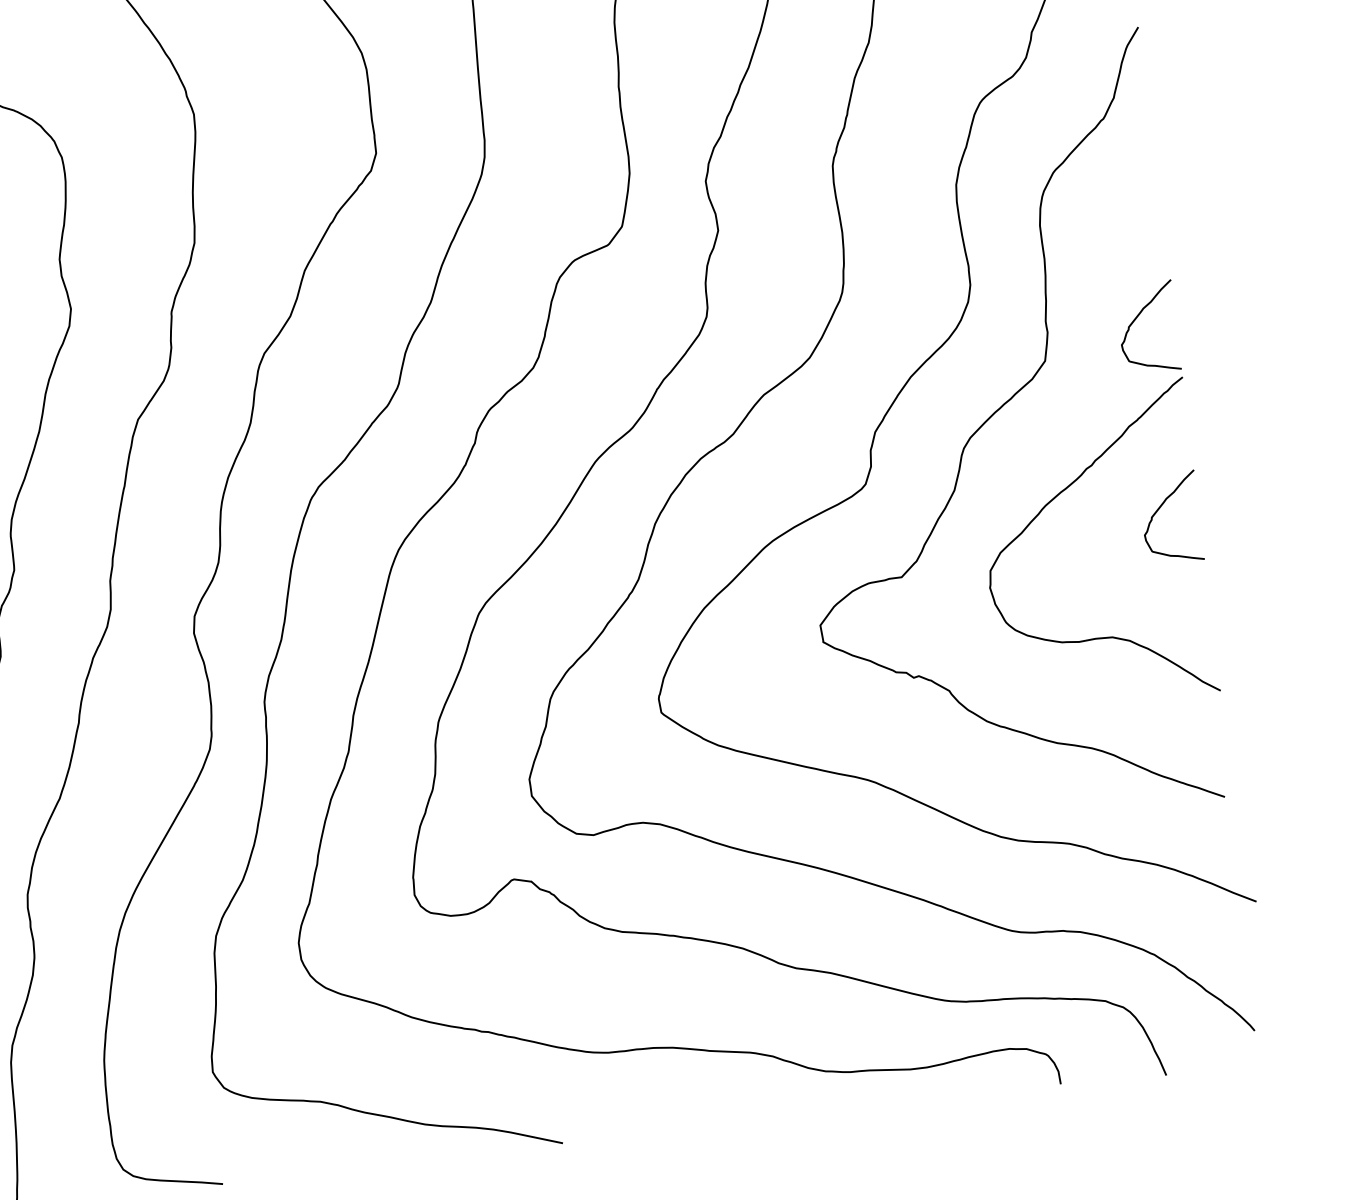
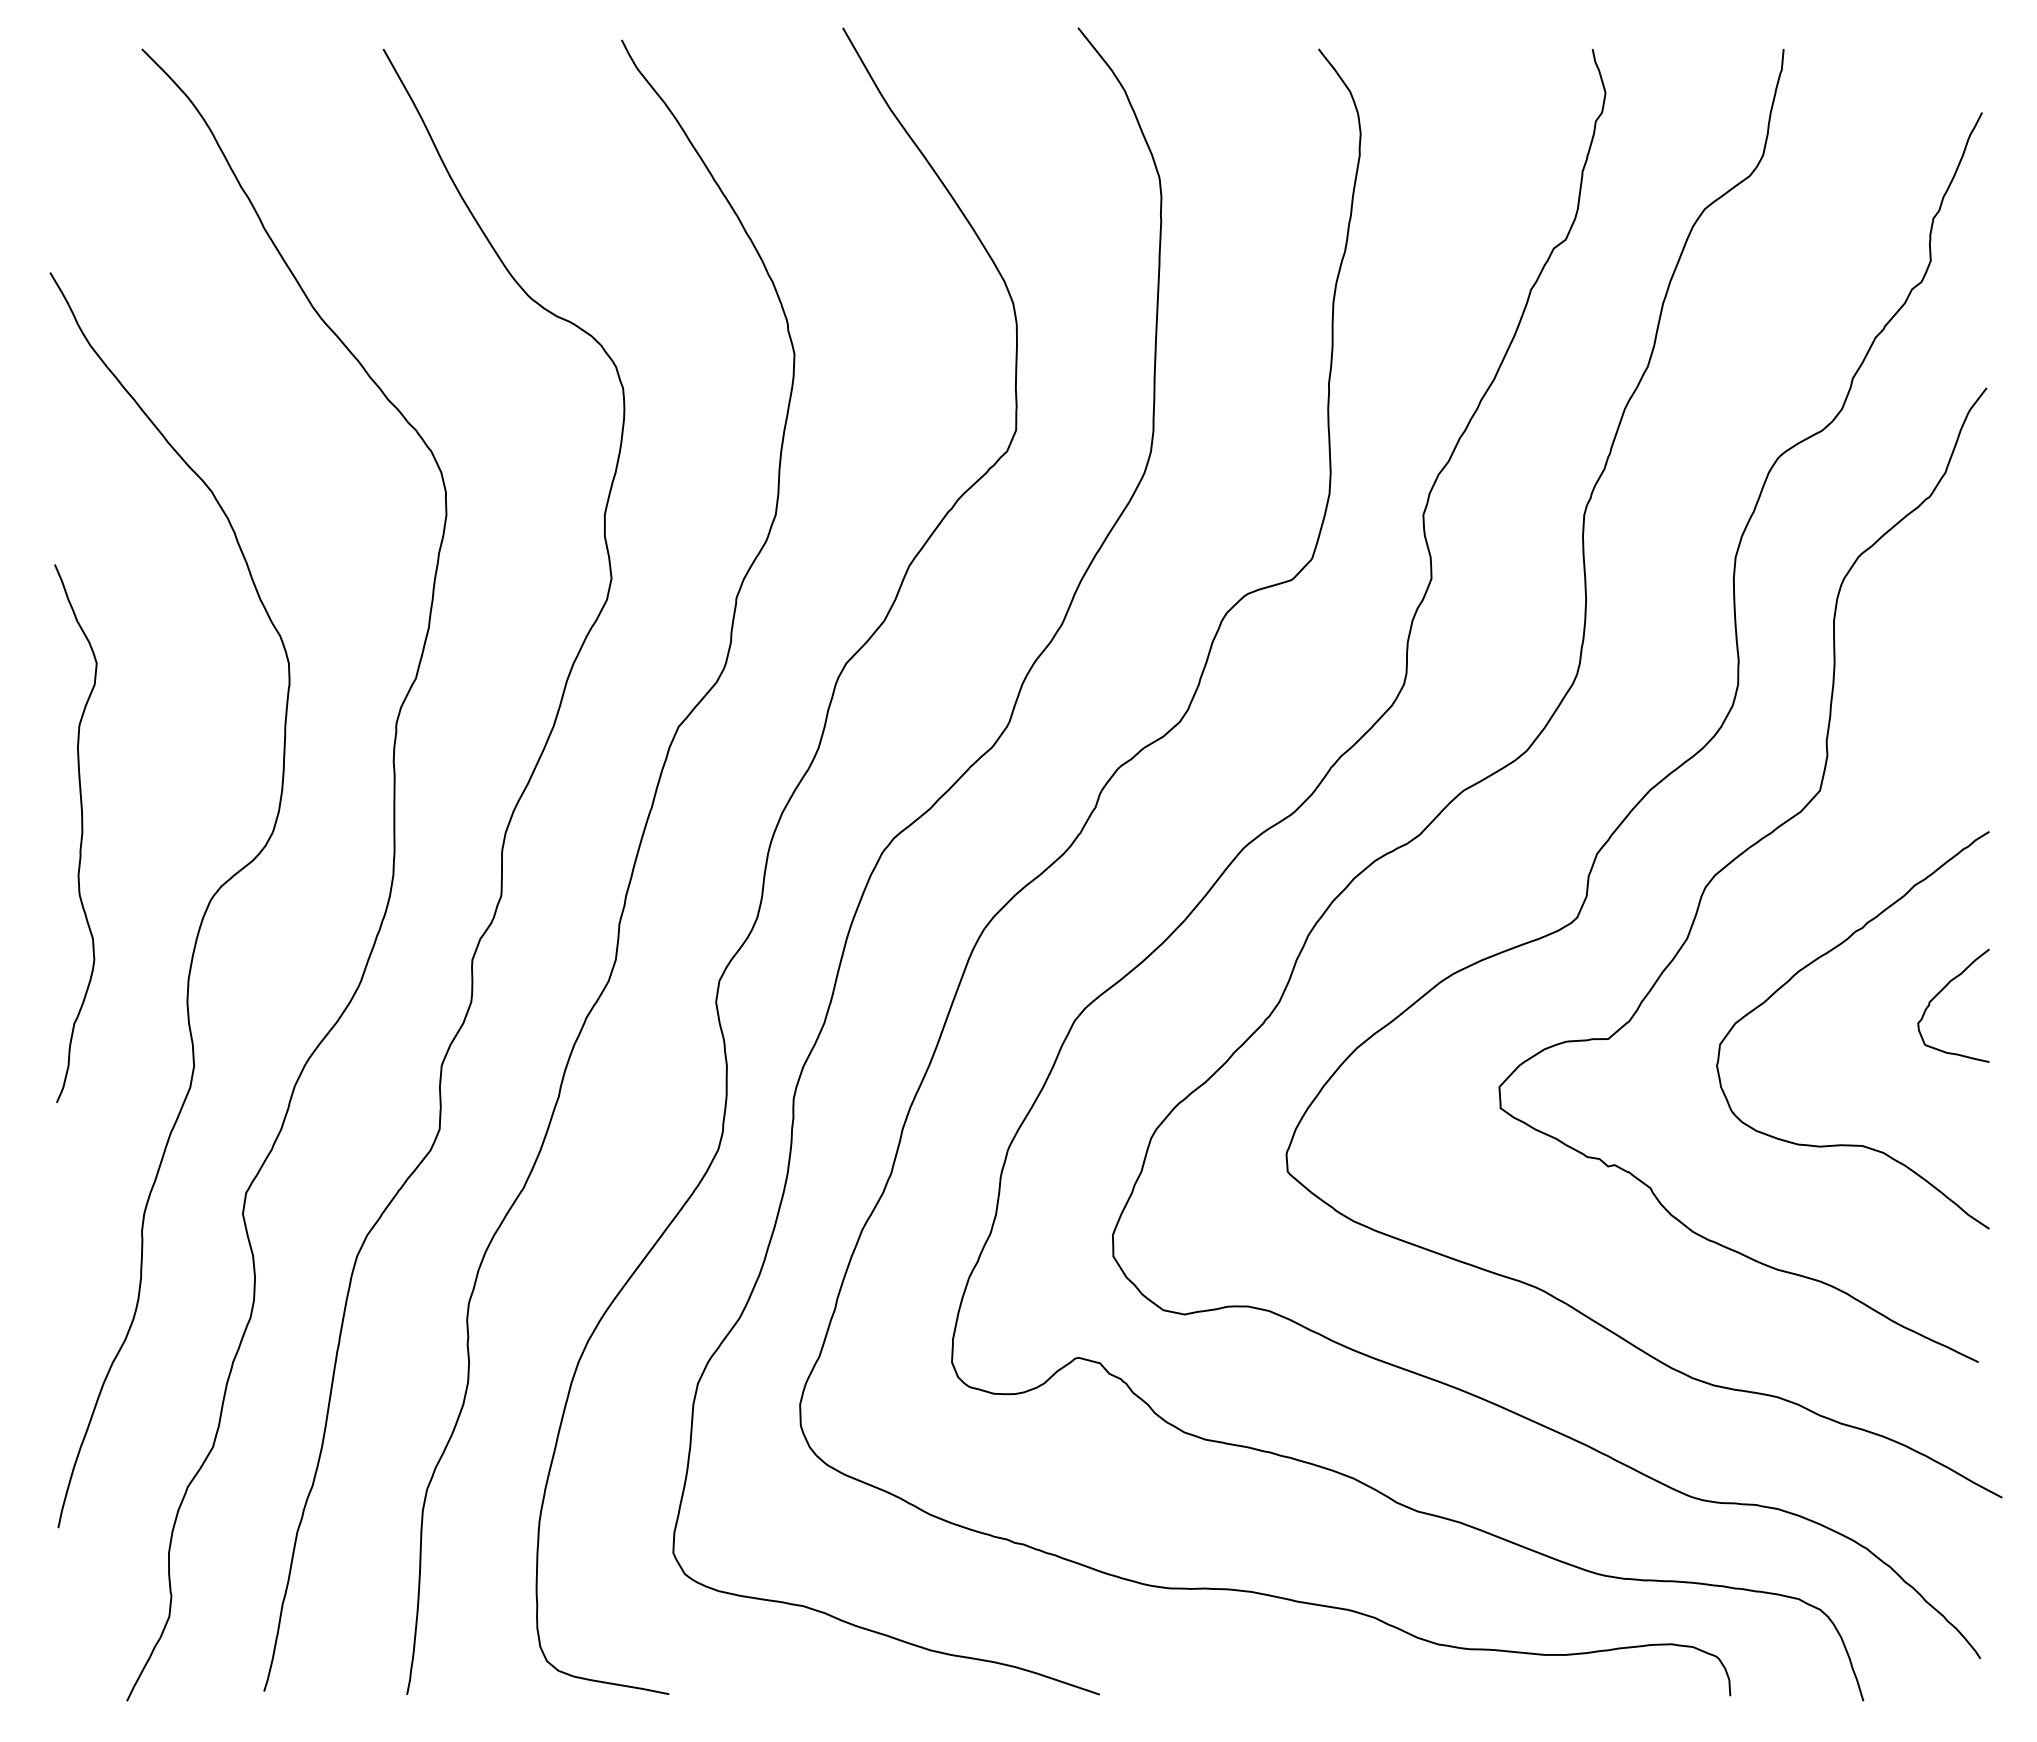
curve: (1136, 318) -> (1940, 751), removed

